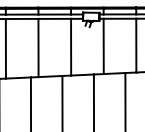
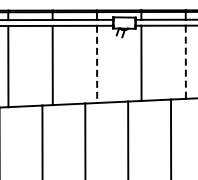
line: (136, 45) -> (185, 62), solid -> dashed
line: (71, 47) -> (97, 64), solid -> dashed

